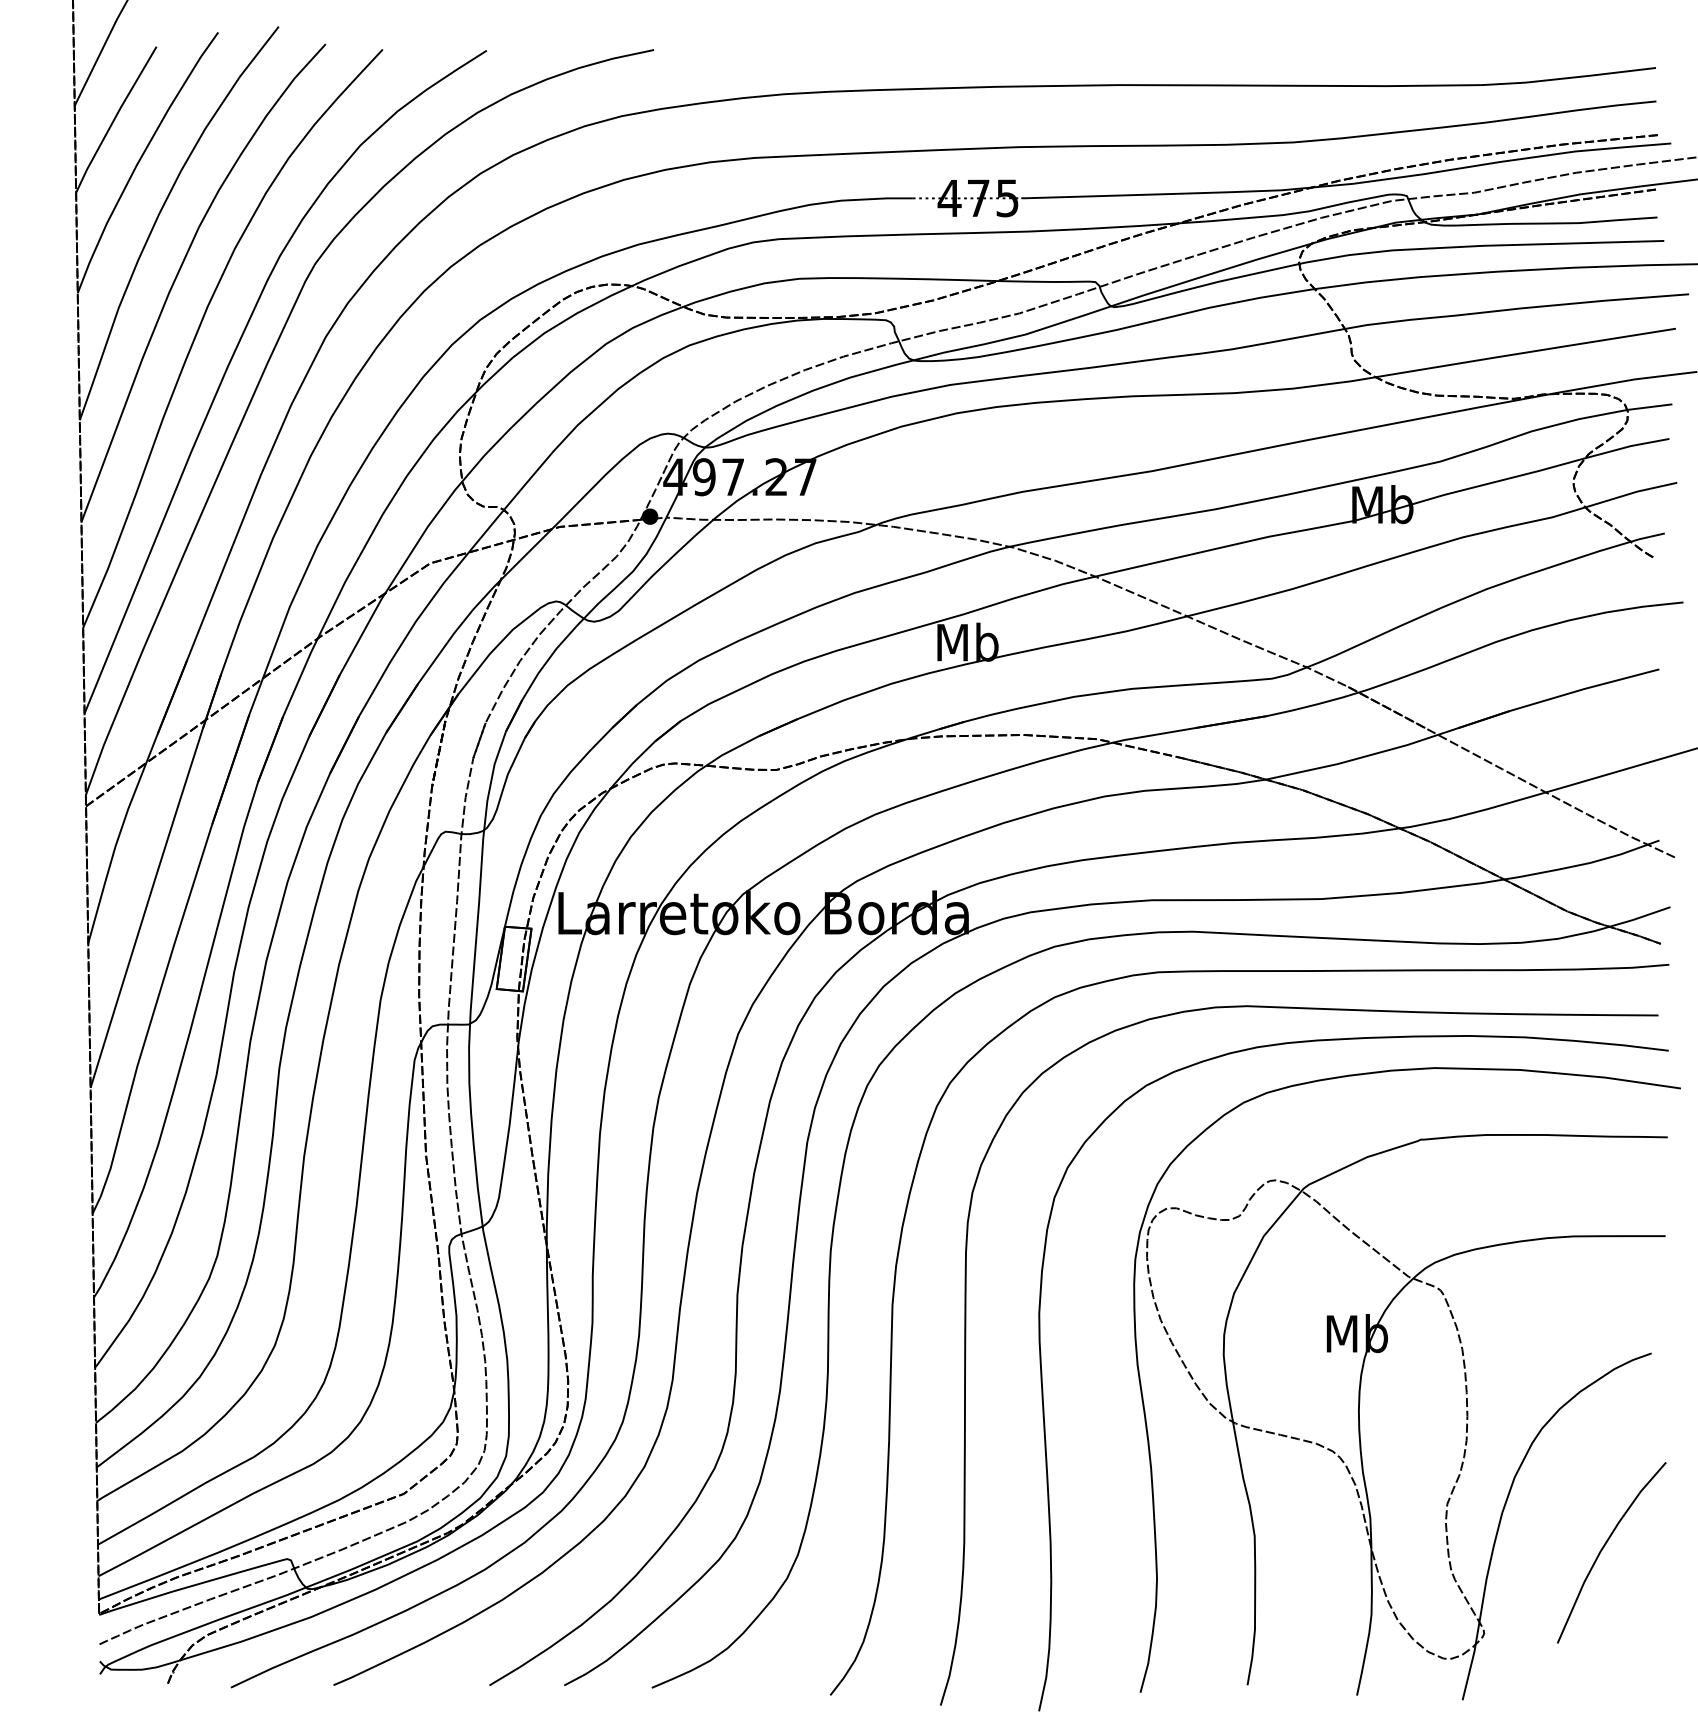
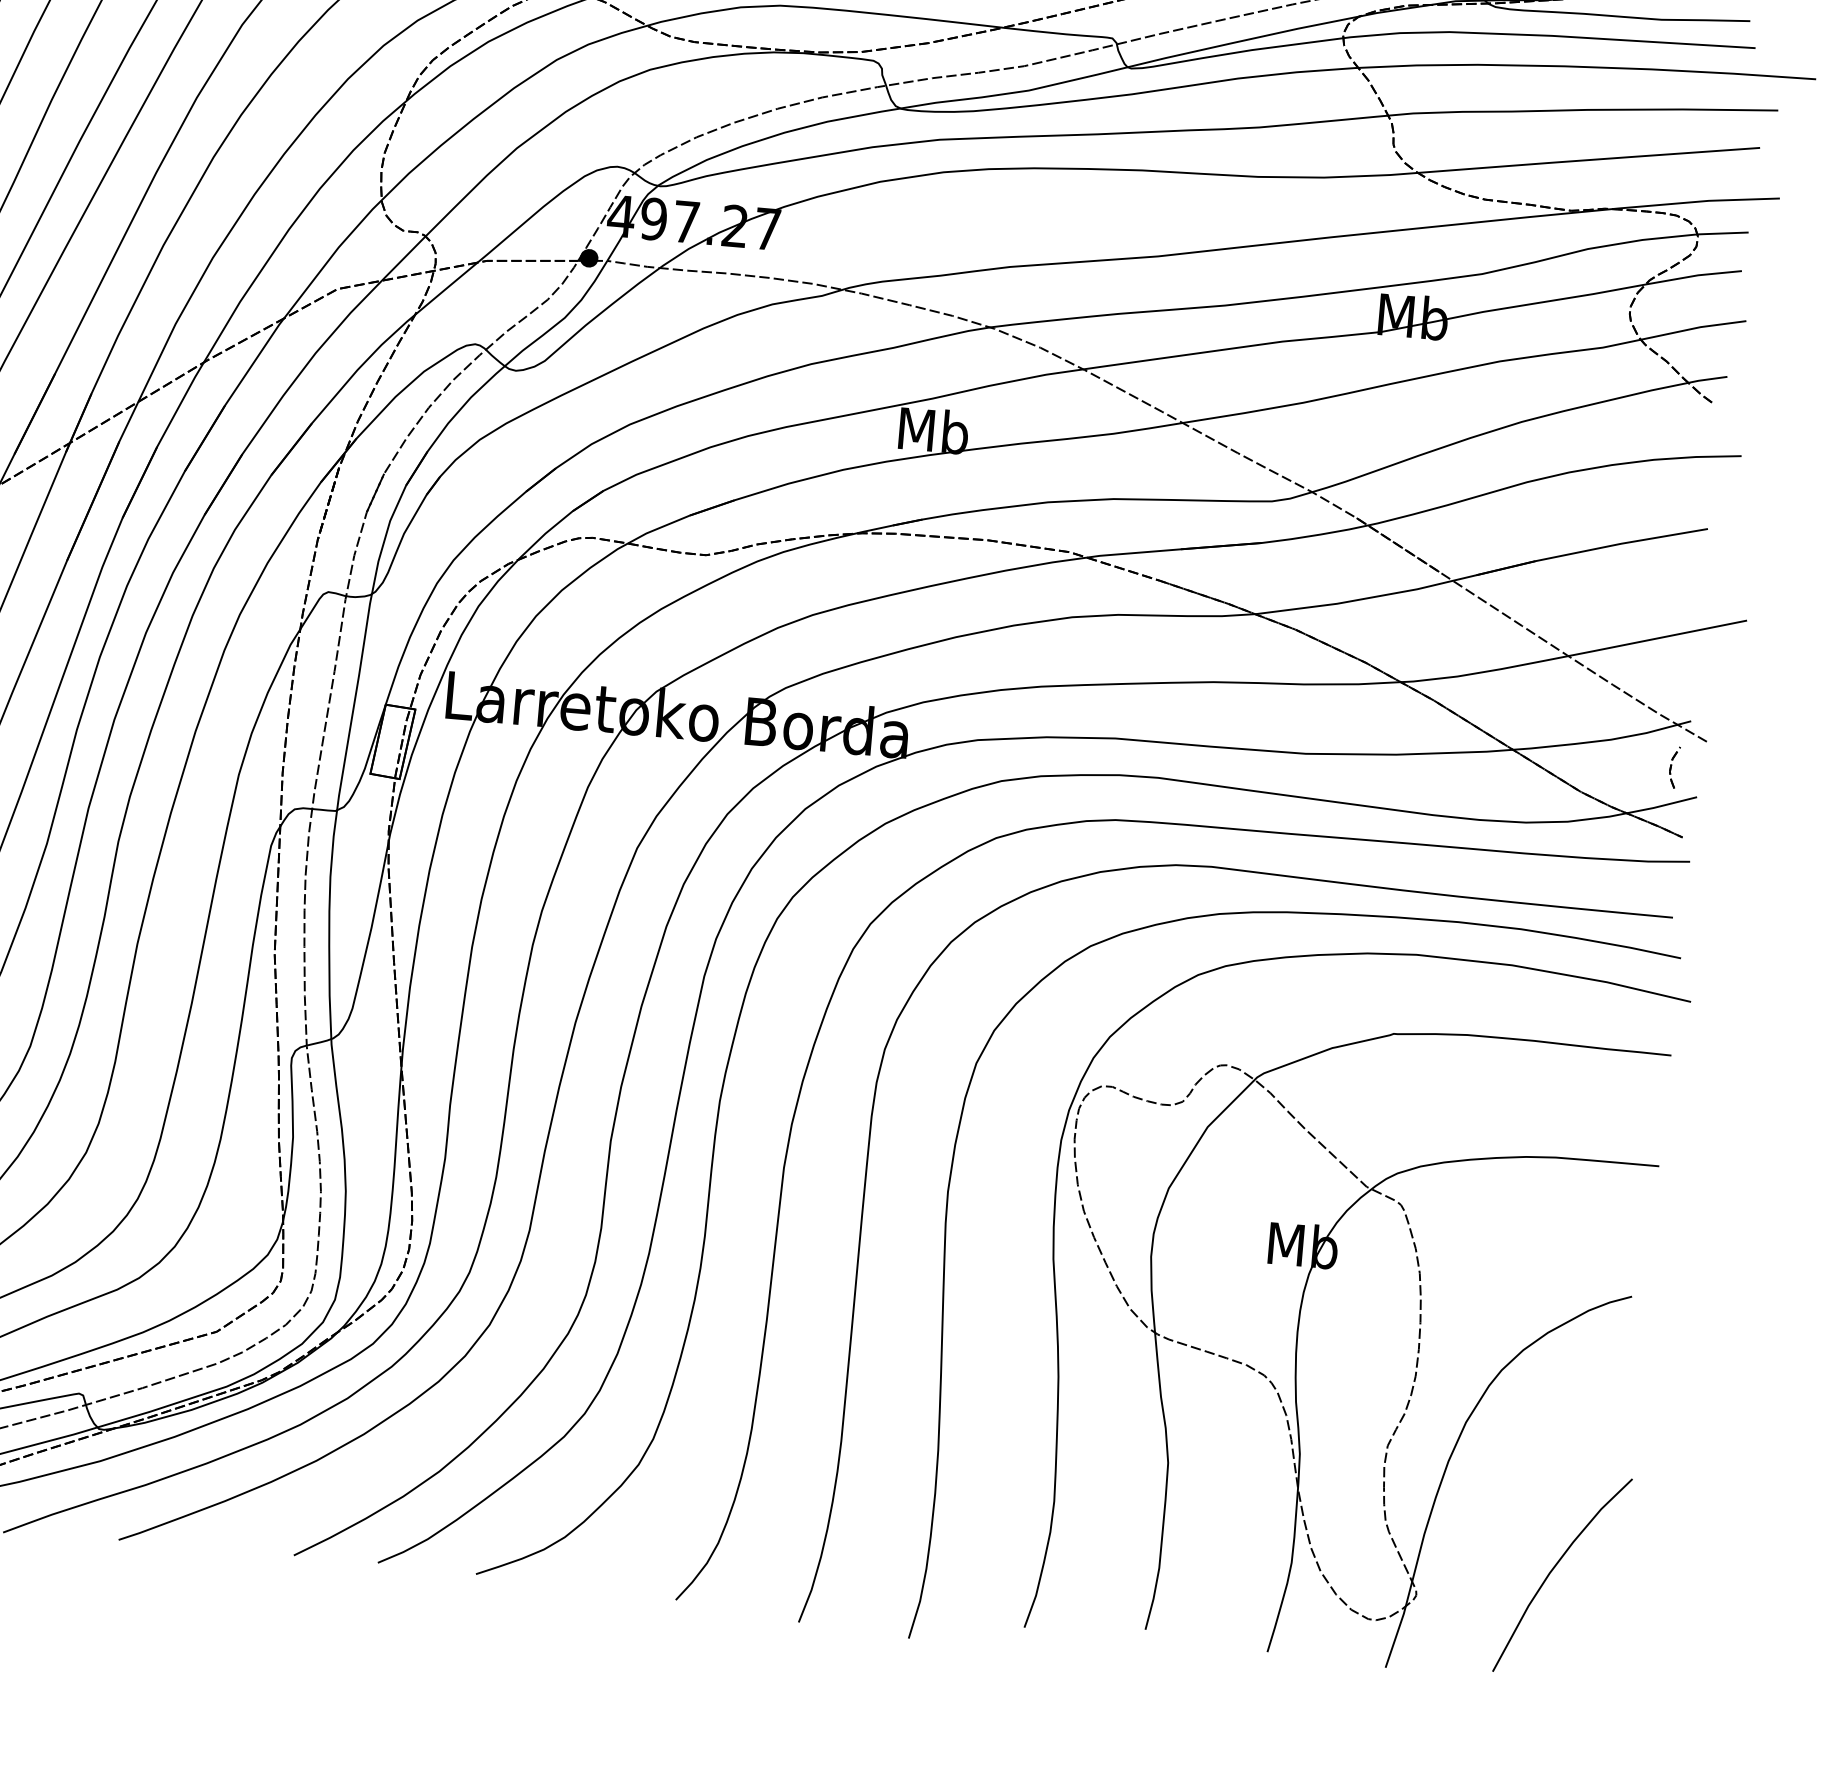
part: (1647, 882) -> (1673, 767), added
curve: (1604, 1547) -> (1554, 1568), moved

